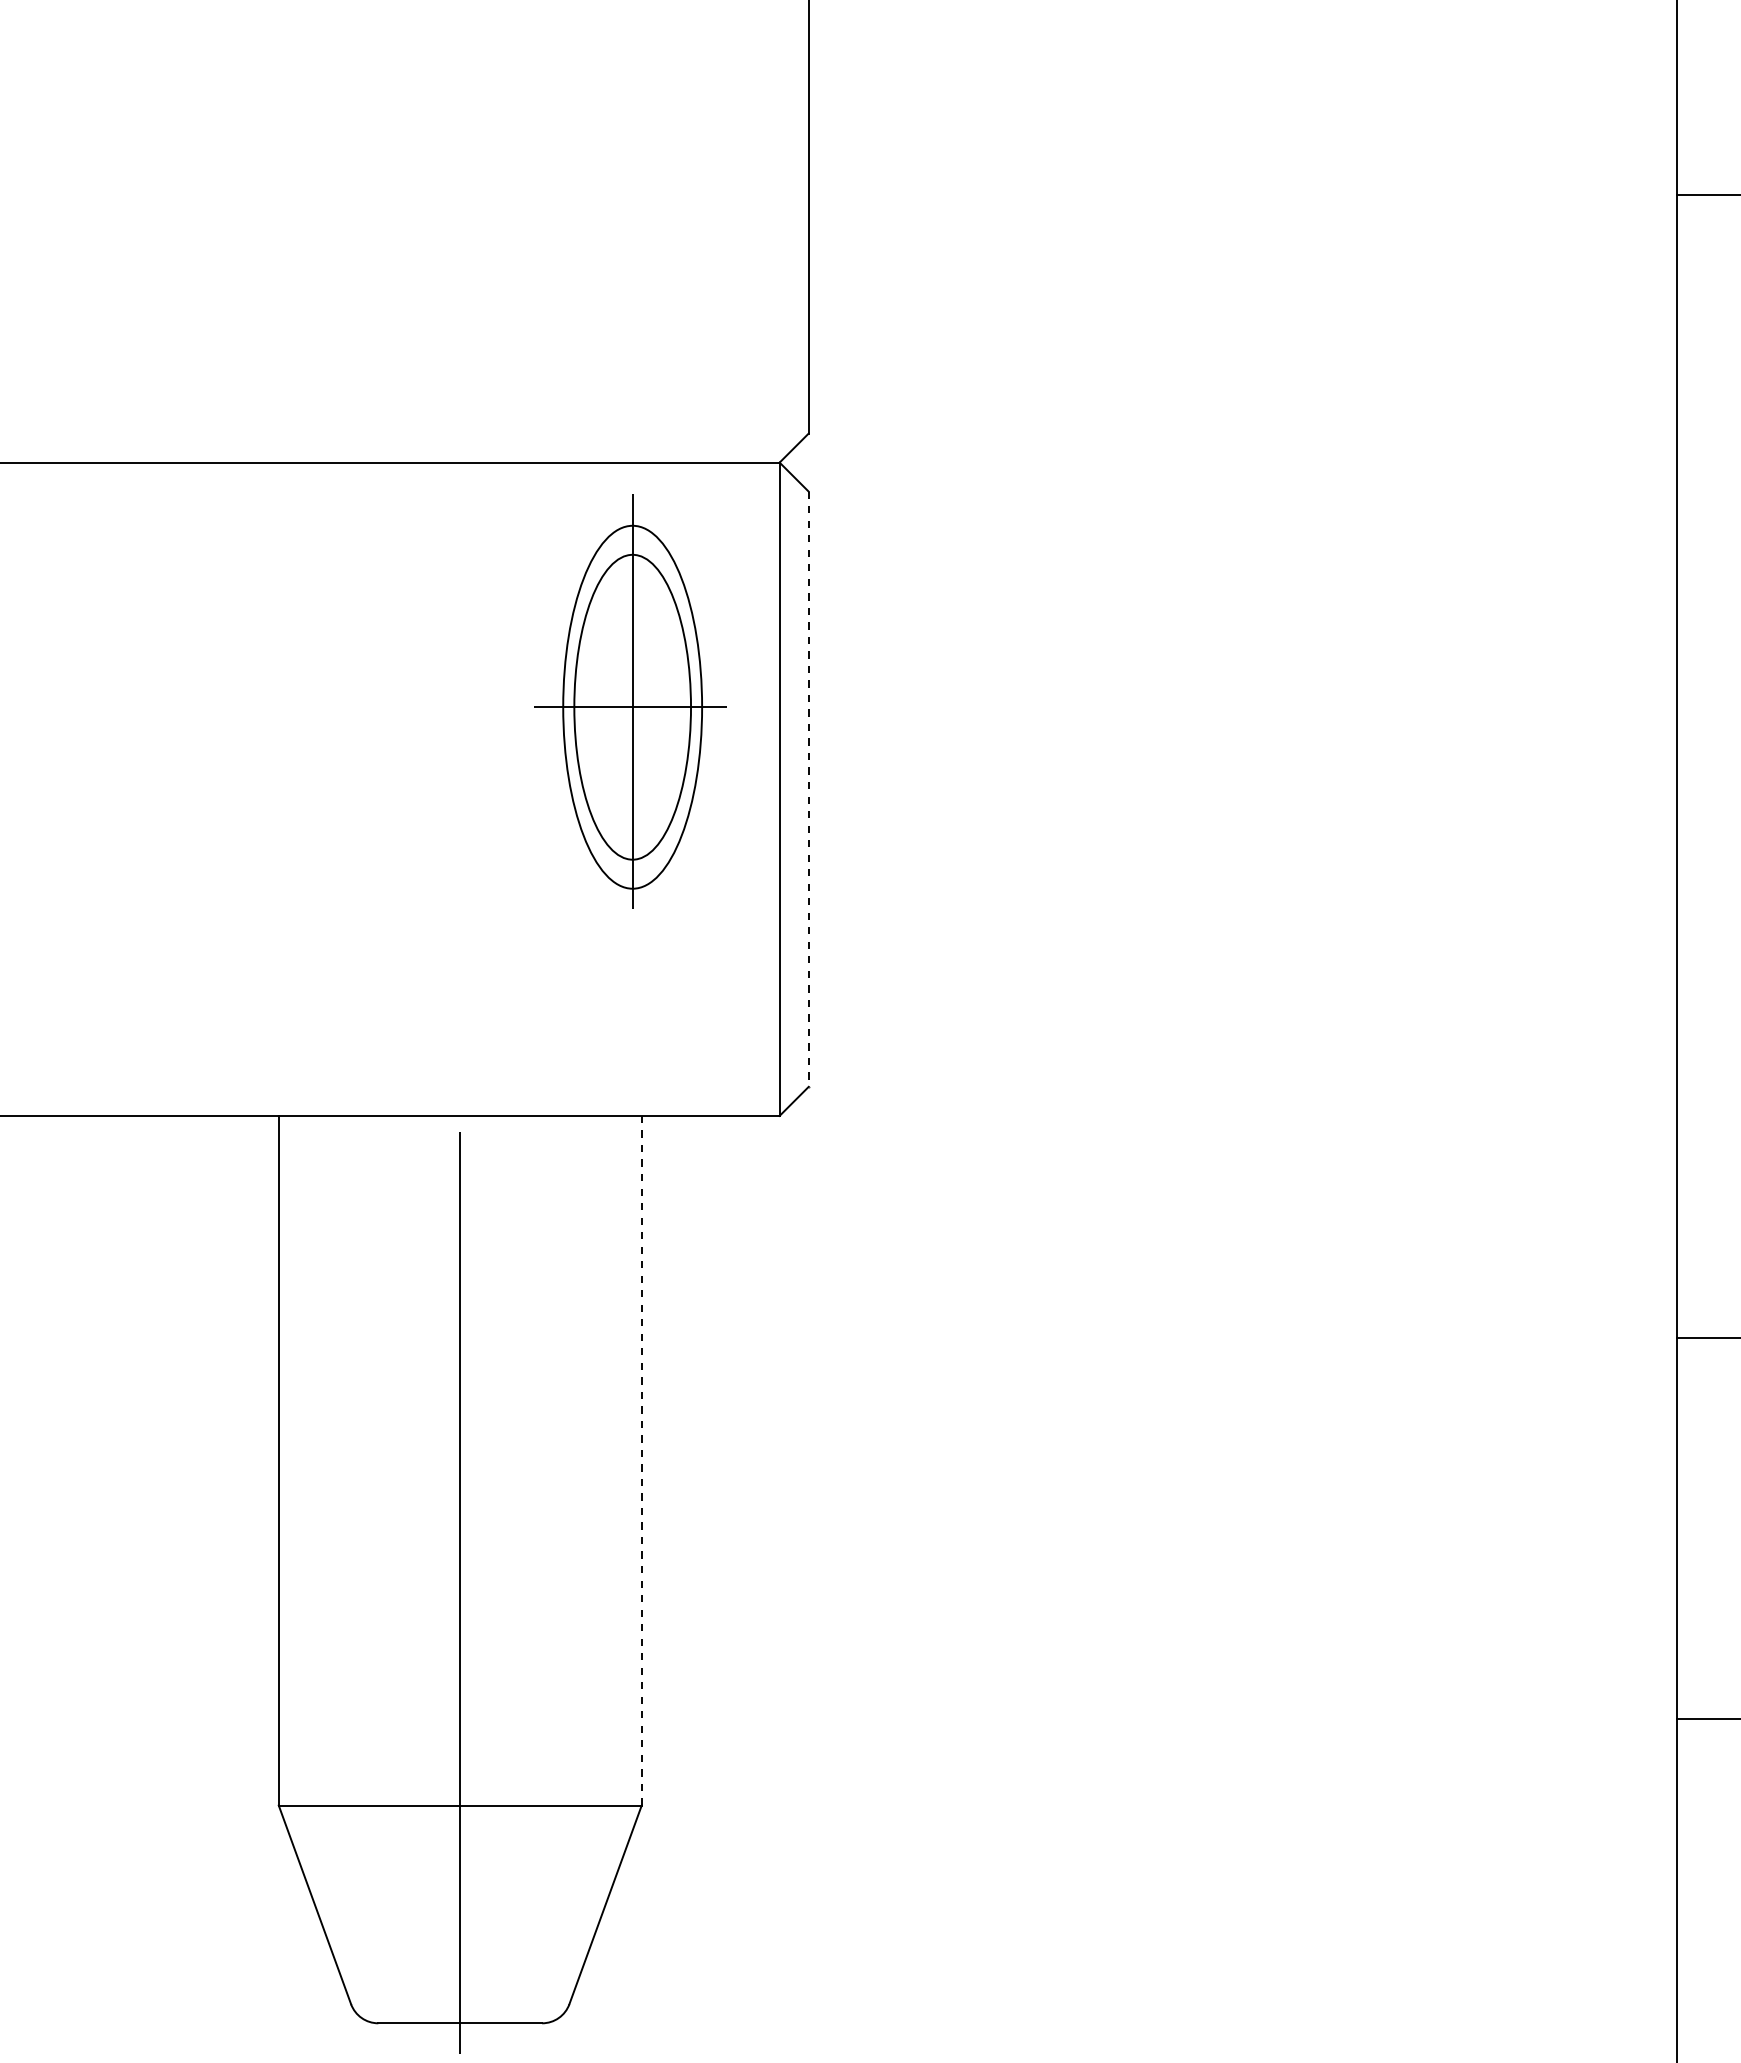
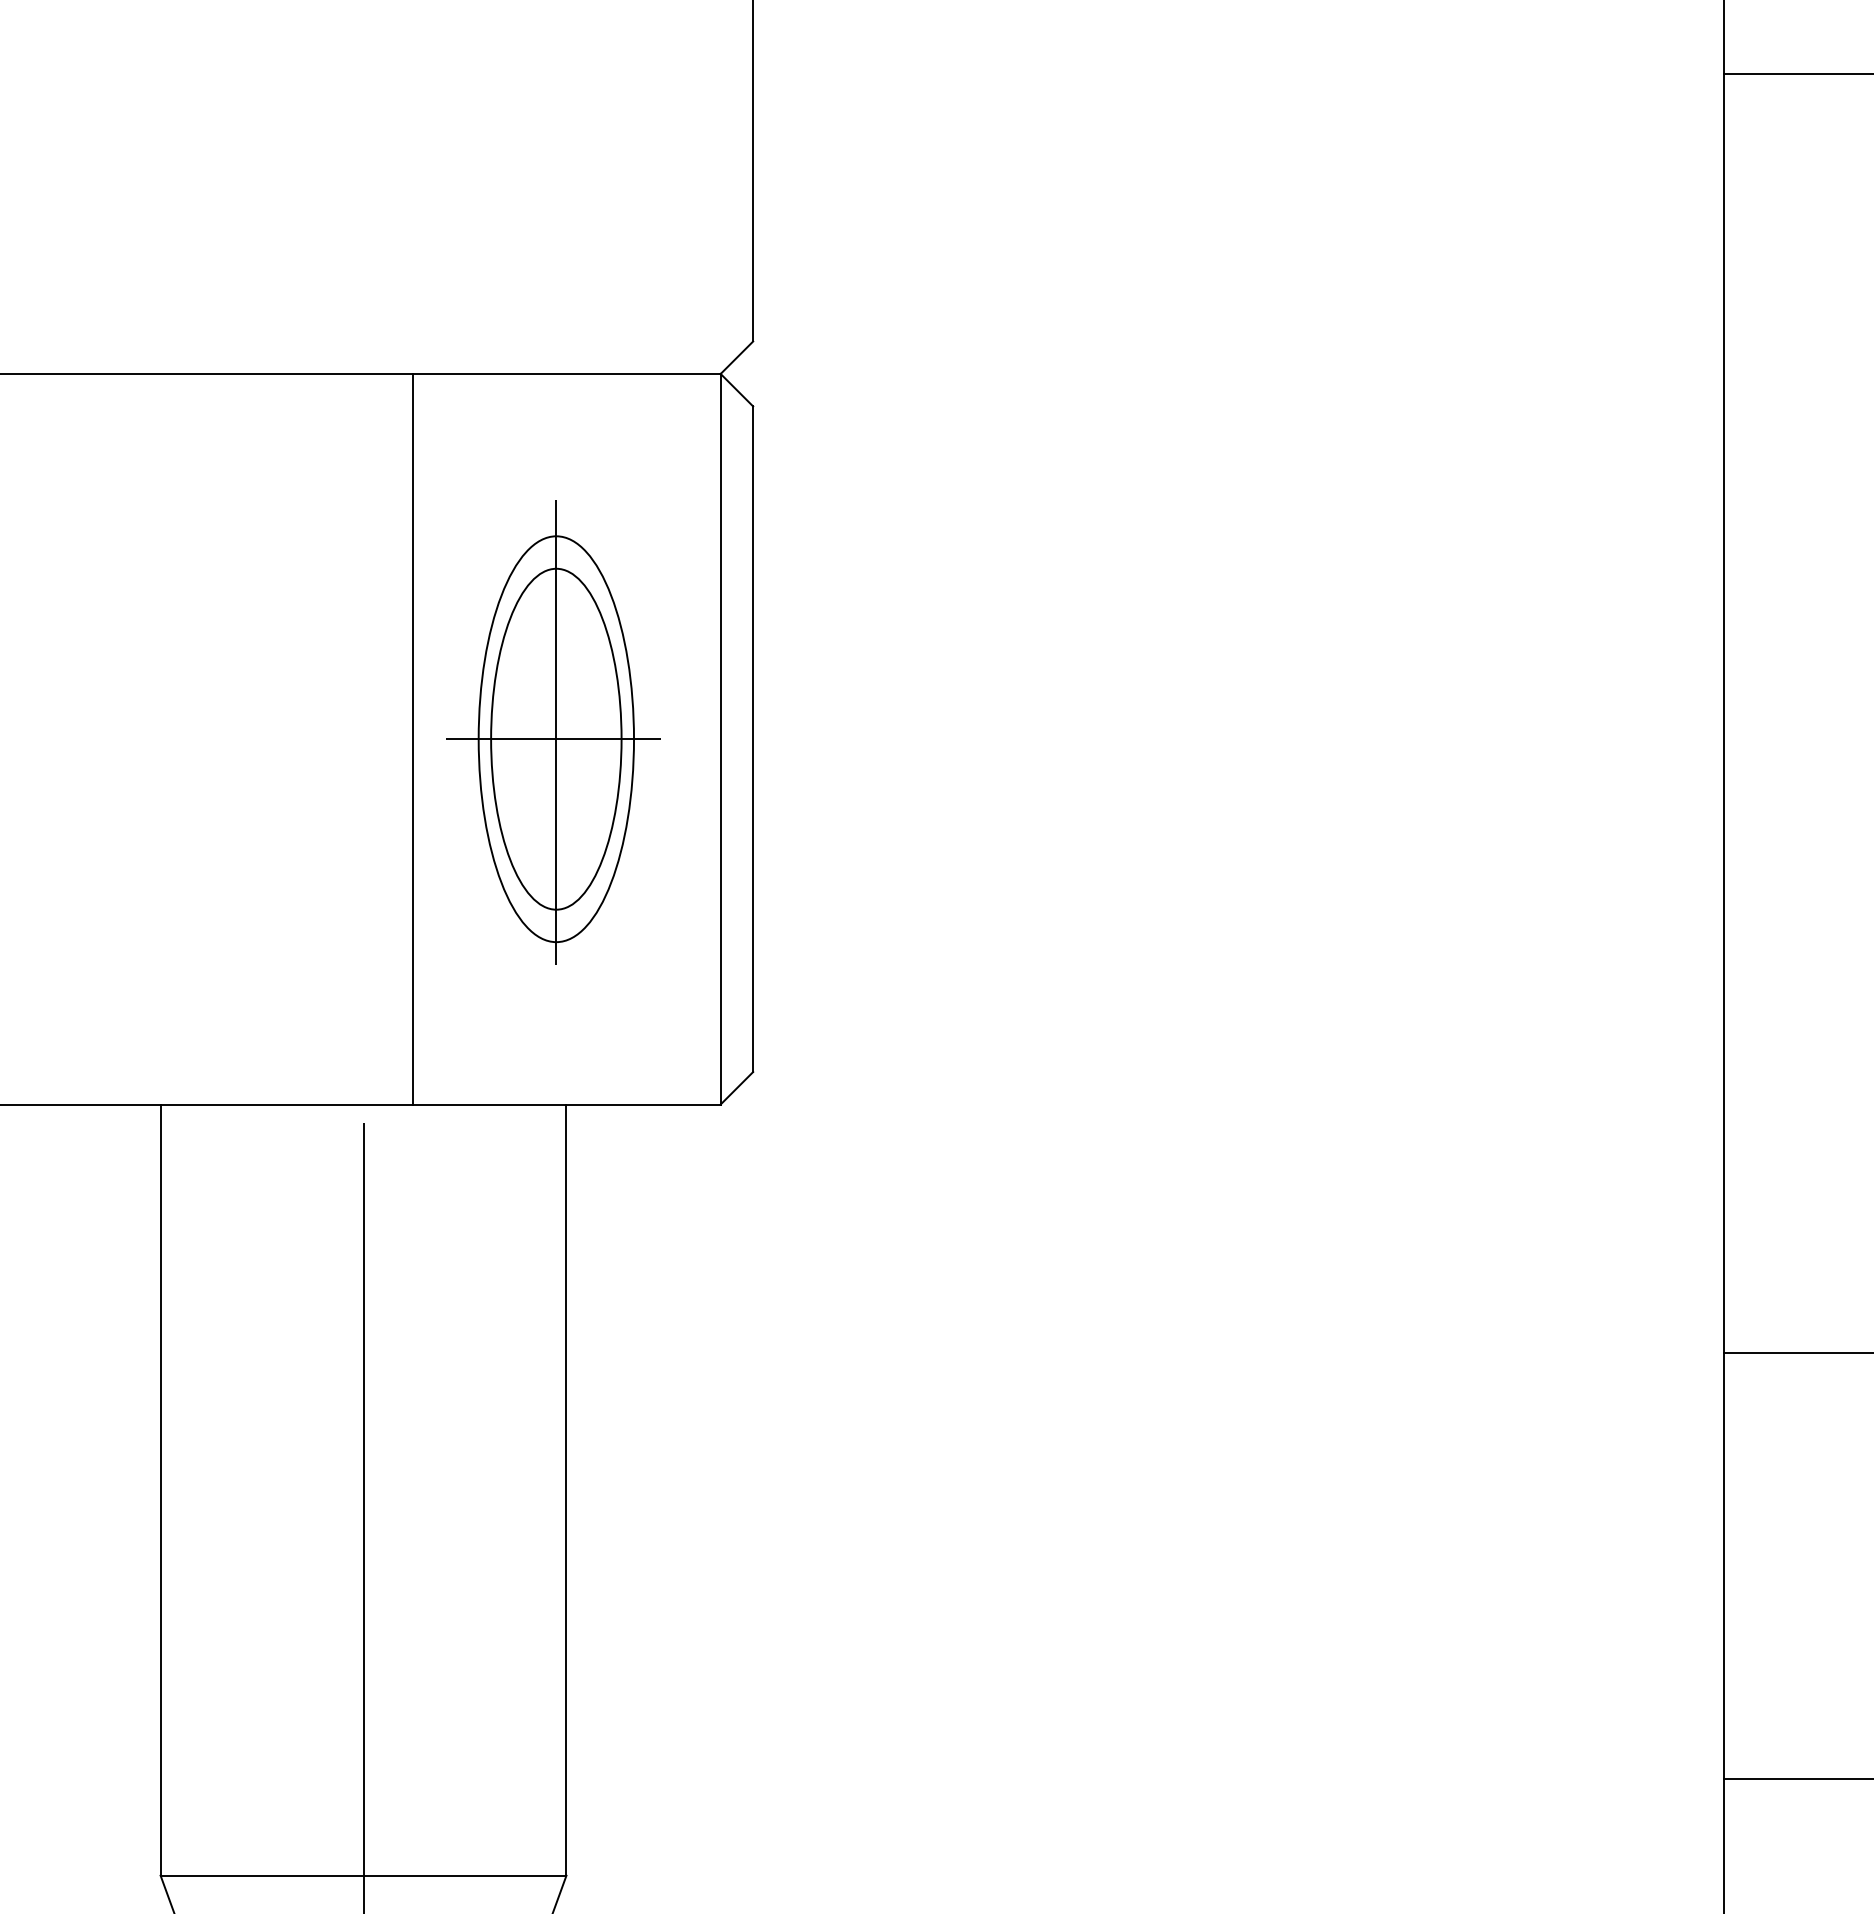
part: (630, 701) -> (553, 732), moved
line: (504, 788) -> (413, 738), added
line: (808, 789) -> (752, 739), dashed -> solid
line: (641, 1460) -> (566, 1489), dashed -> solid

